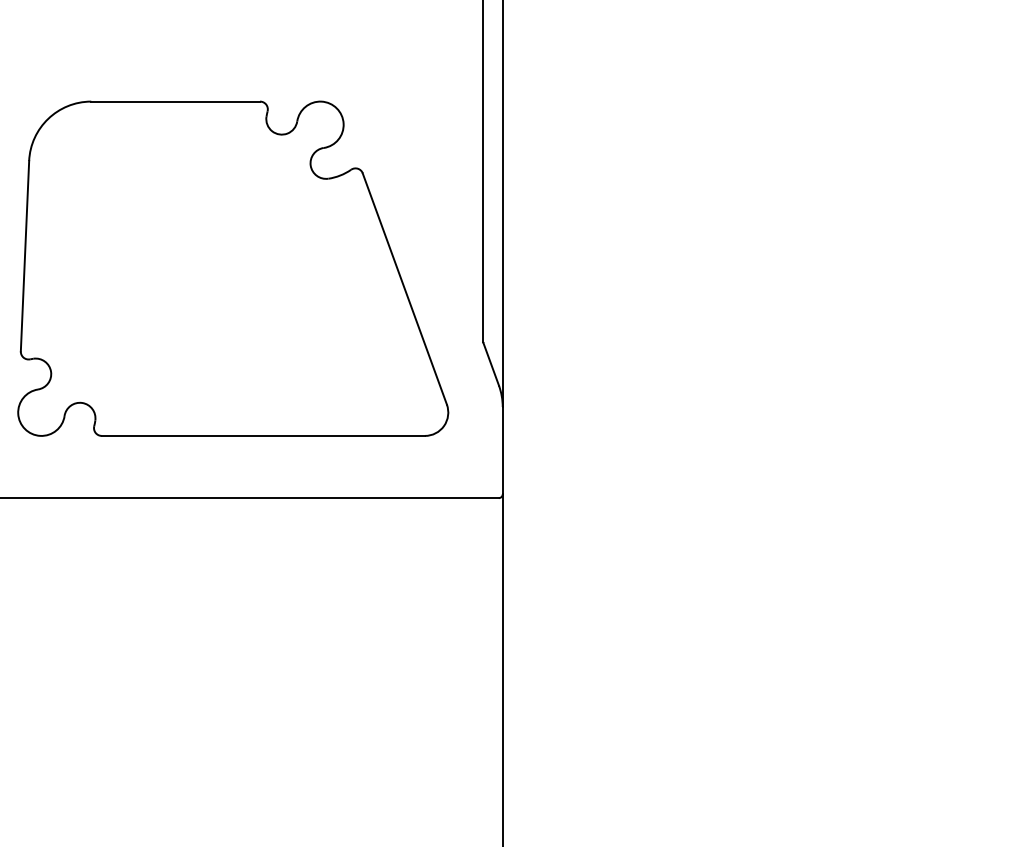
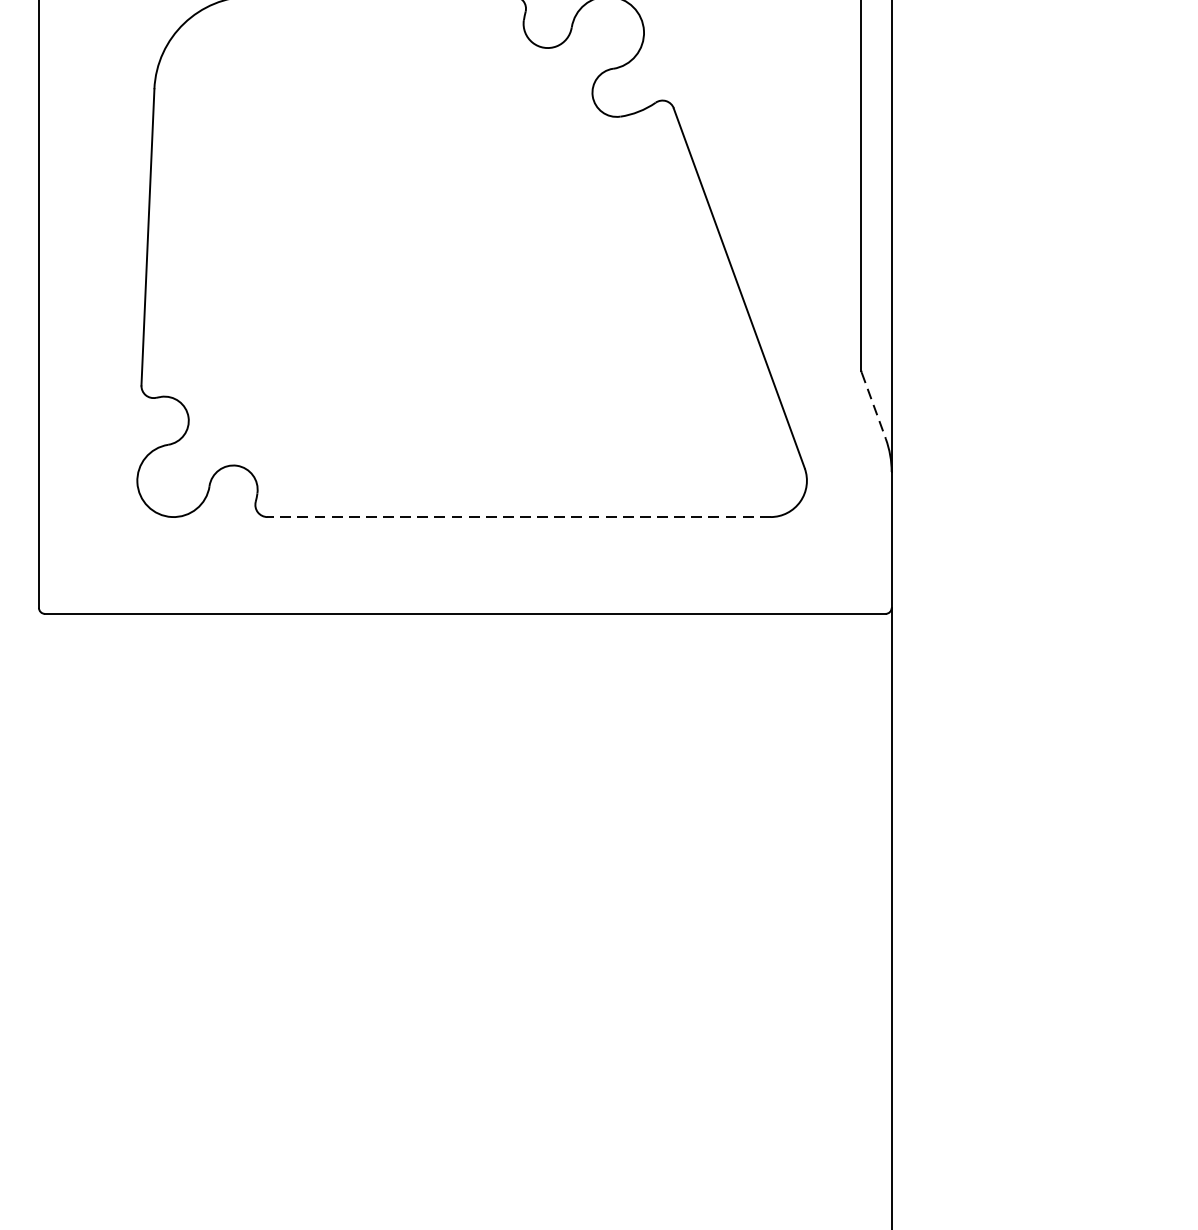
line: (491, 364) -> (874, 405), solid -> dashed
line: (263, 435) -> (519, 516), solid -> dashed

